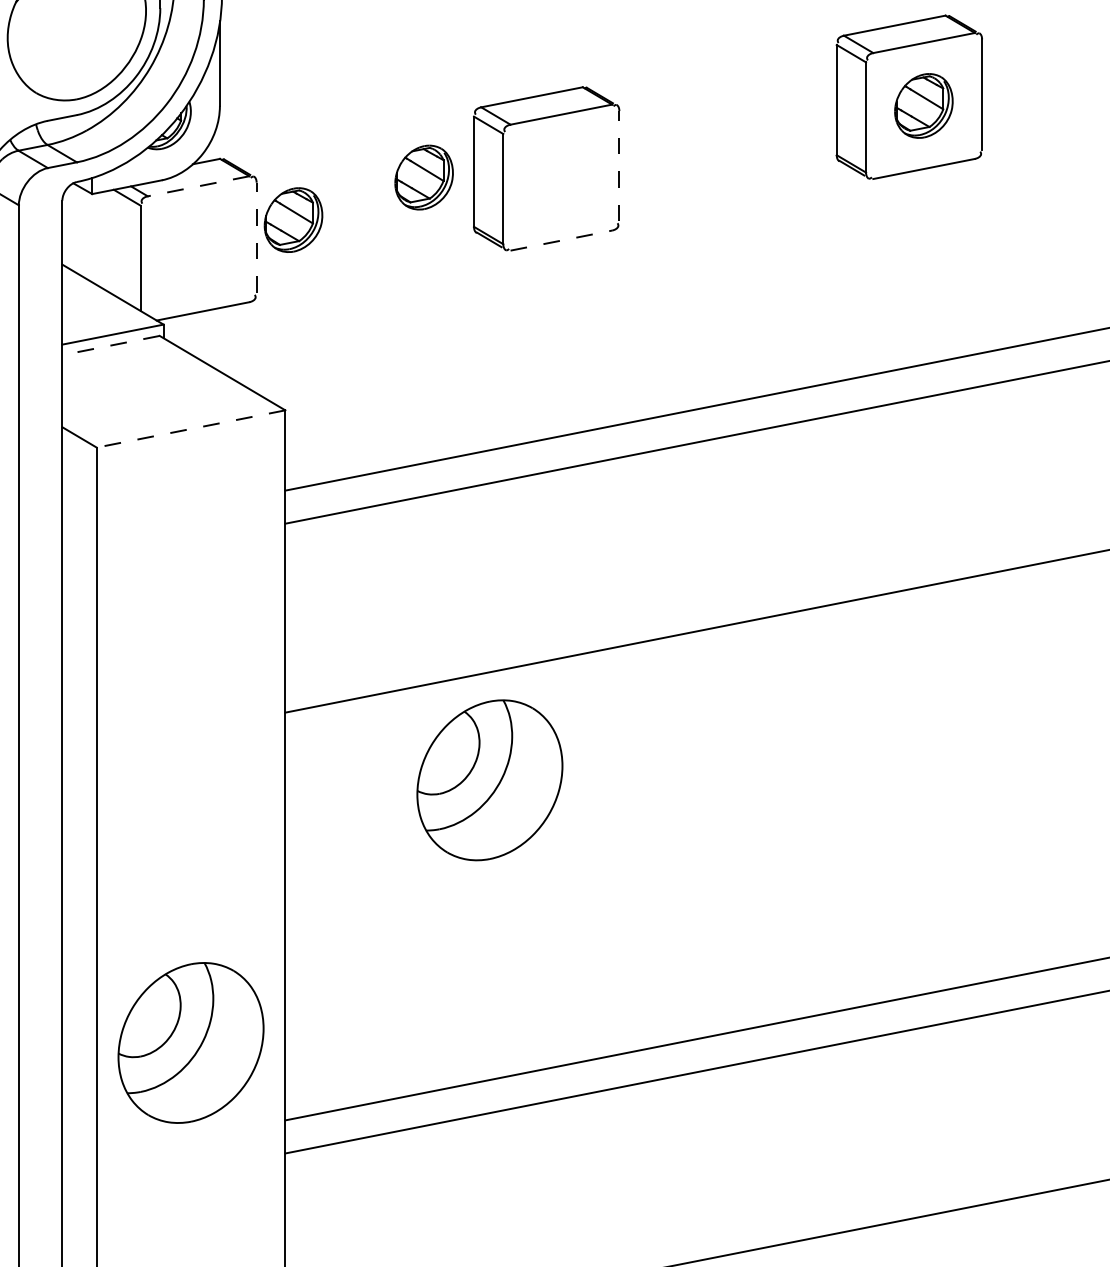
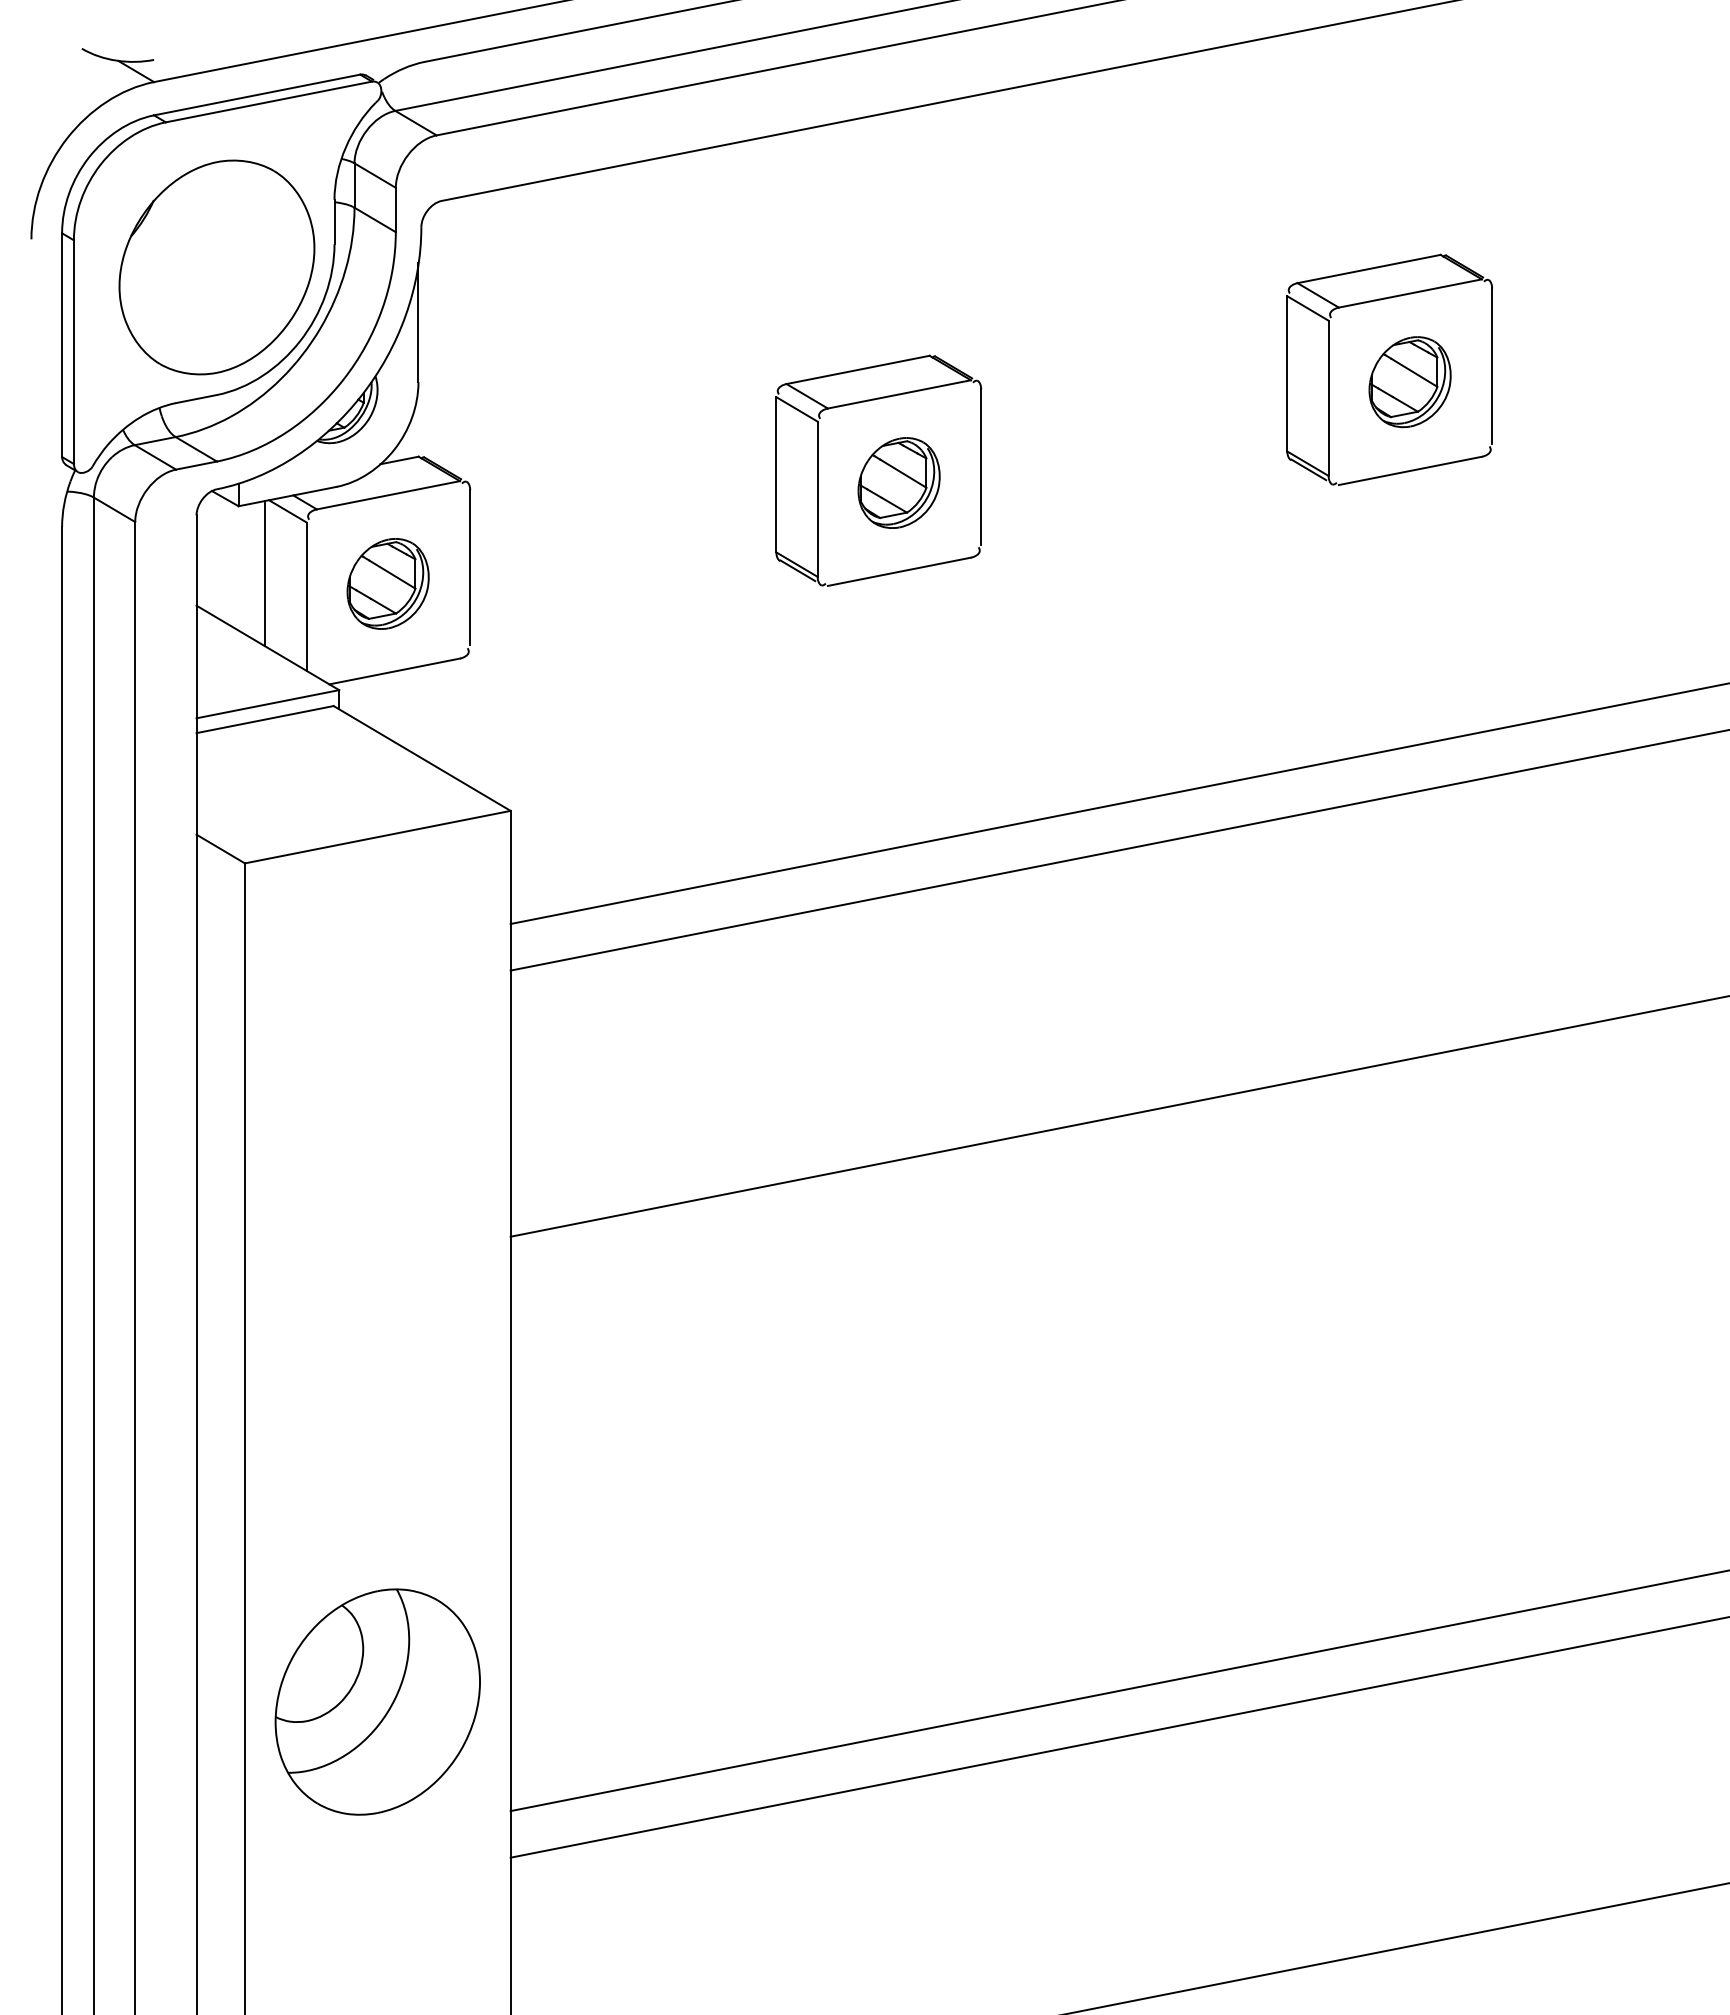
line: (619, 165) -> (981, 466), dashed -> solid
part: (423, 177) -> (898, 482), moved
line: (198, 186) -> (388, 495), dashed -> solid
part: (293, 219) -> (387, 583), moved
line: (256, 237) -> (470, 567), dashed -> solid
line: (561, 240) -> (899, 571), dashed -> solid
line: (111, 241) -> (265, 573), added
line: (111, 345) -> (265, 719), dashed -> solid
line: (190, 429) -> (377, 837), dashed -> solid
part: (489, 779) -> (798, 1331), removed

